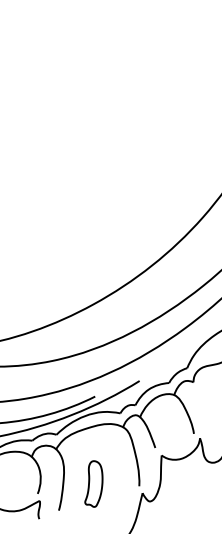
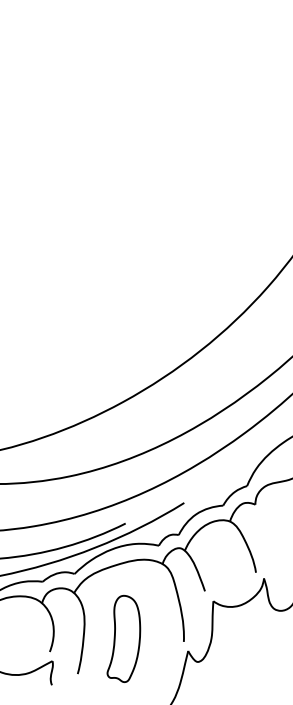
part: (93, 483) -> (123, 638), size x1.43

